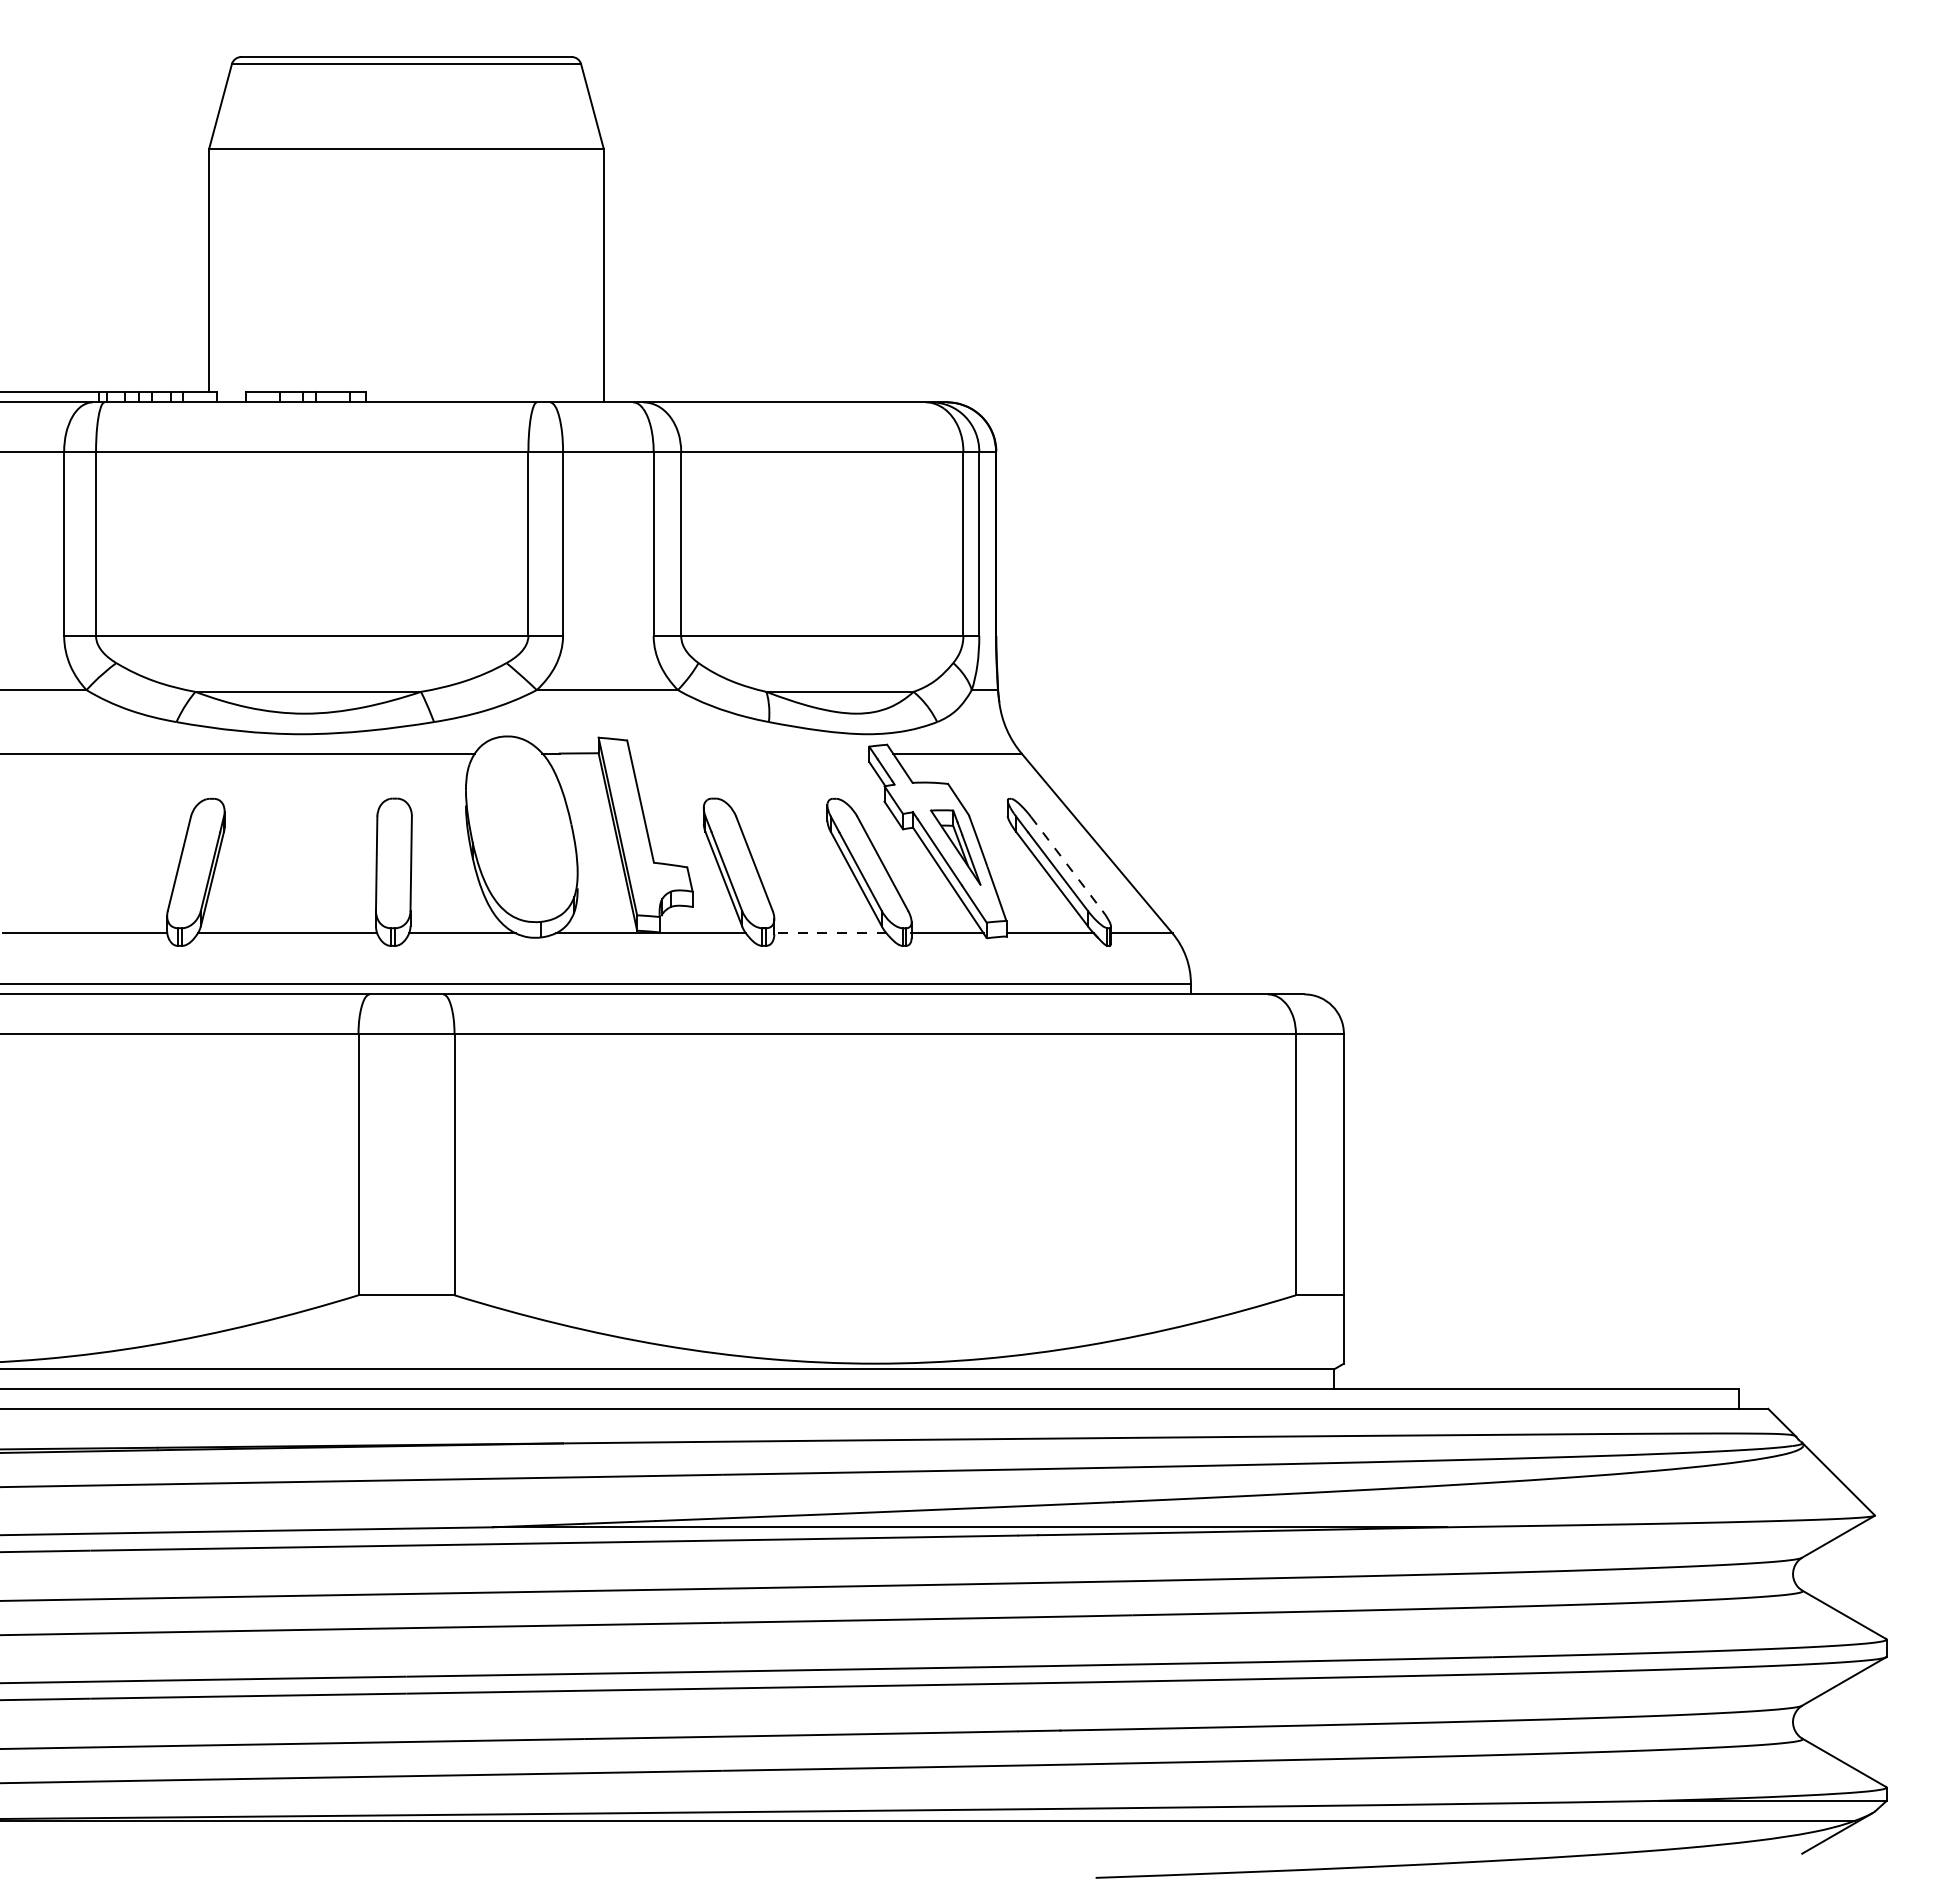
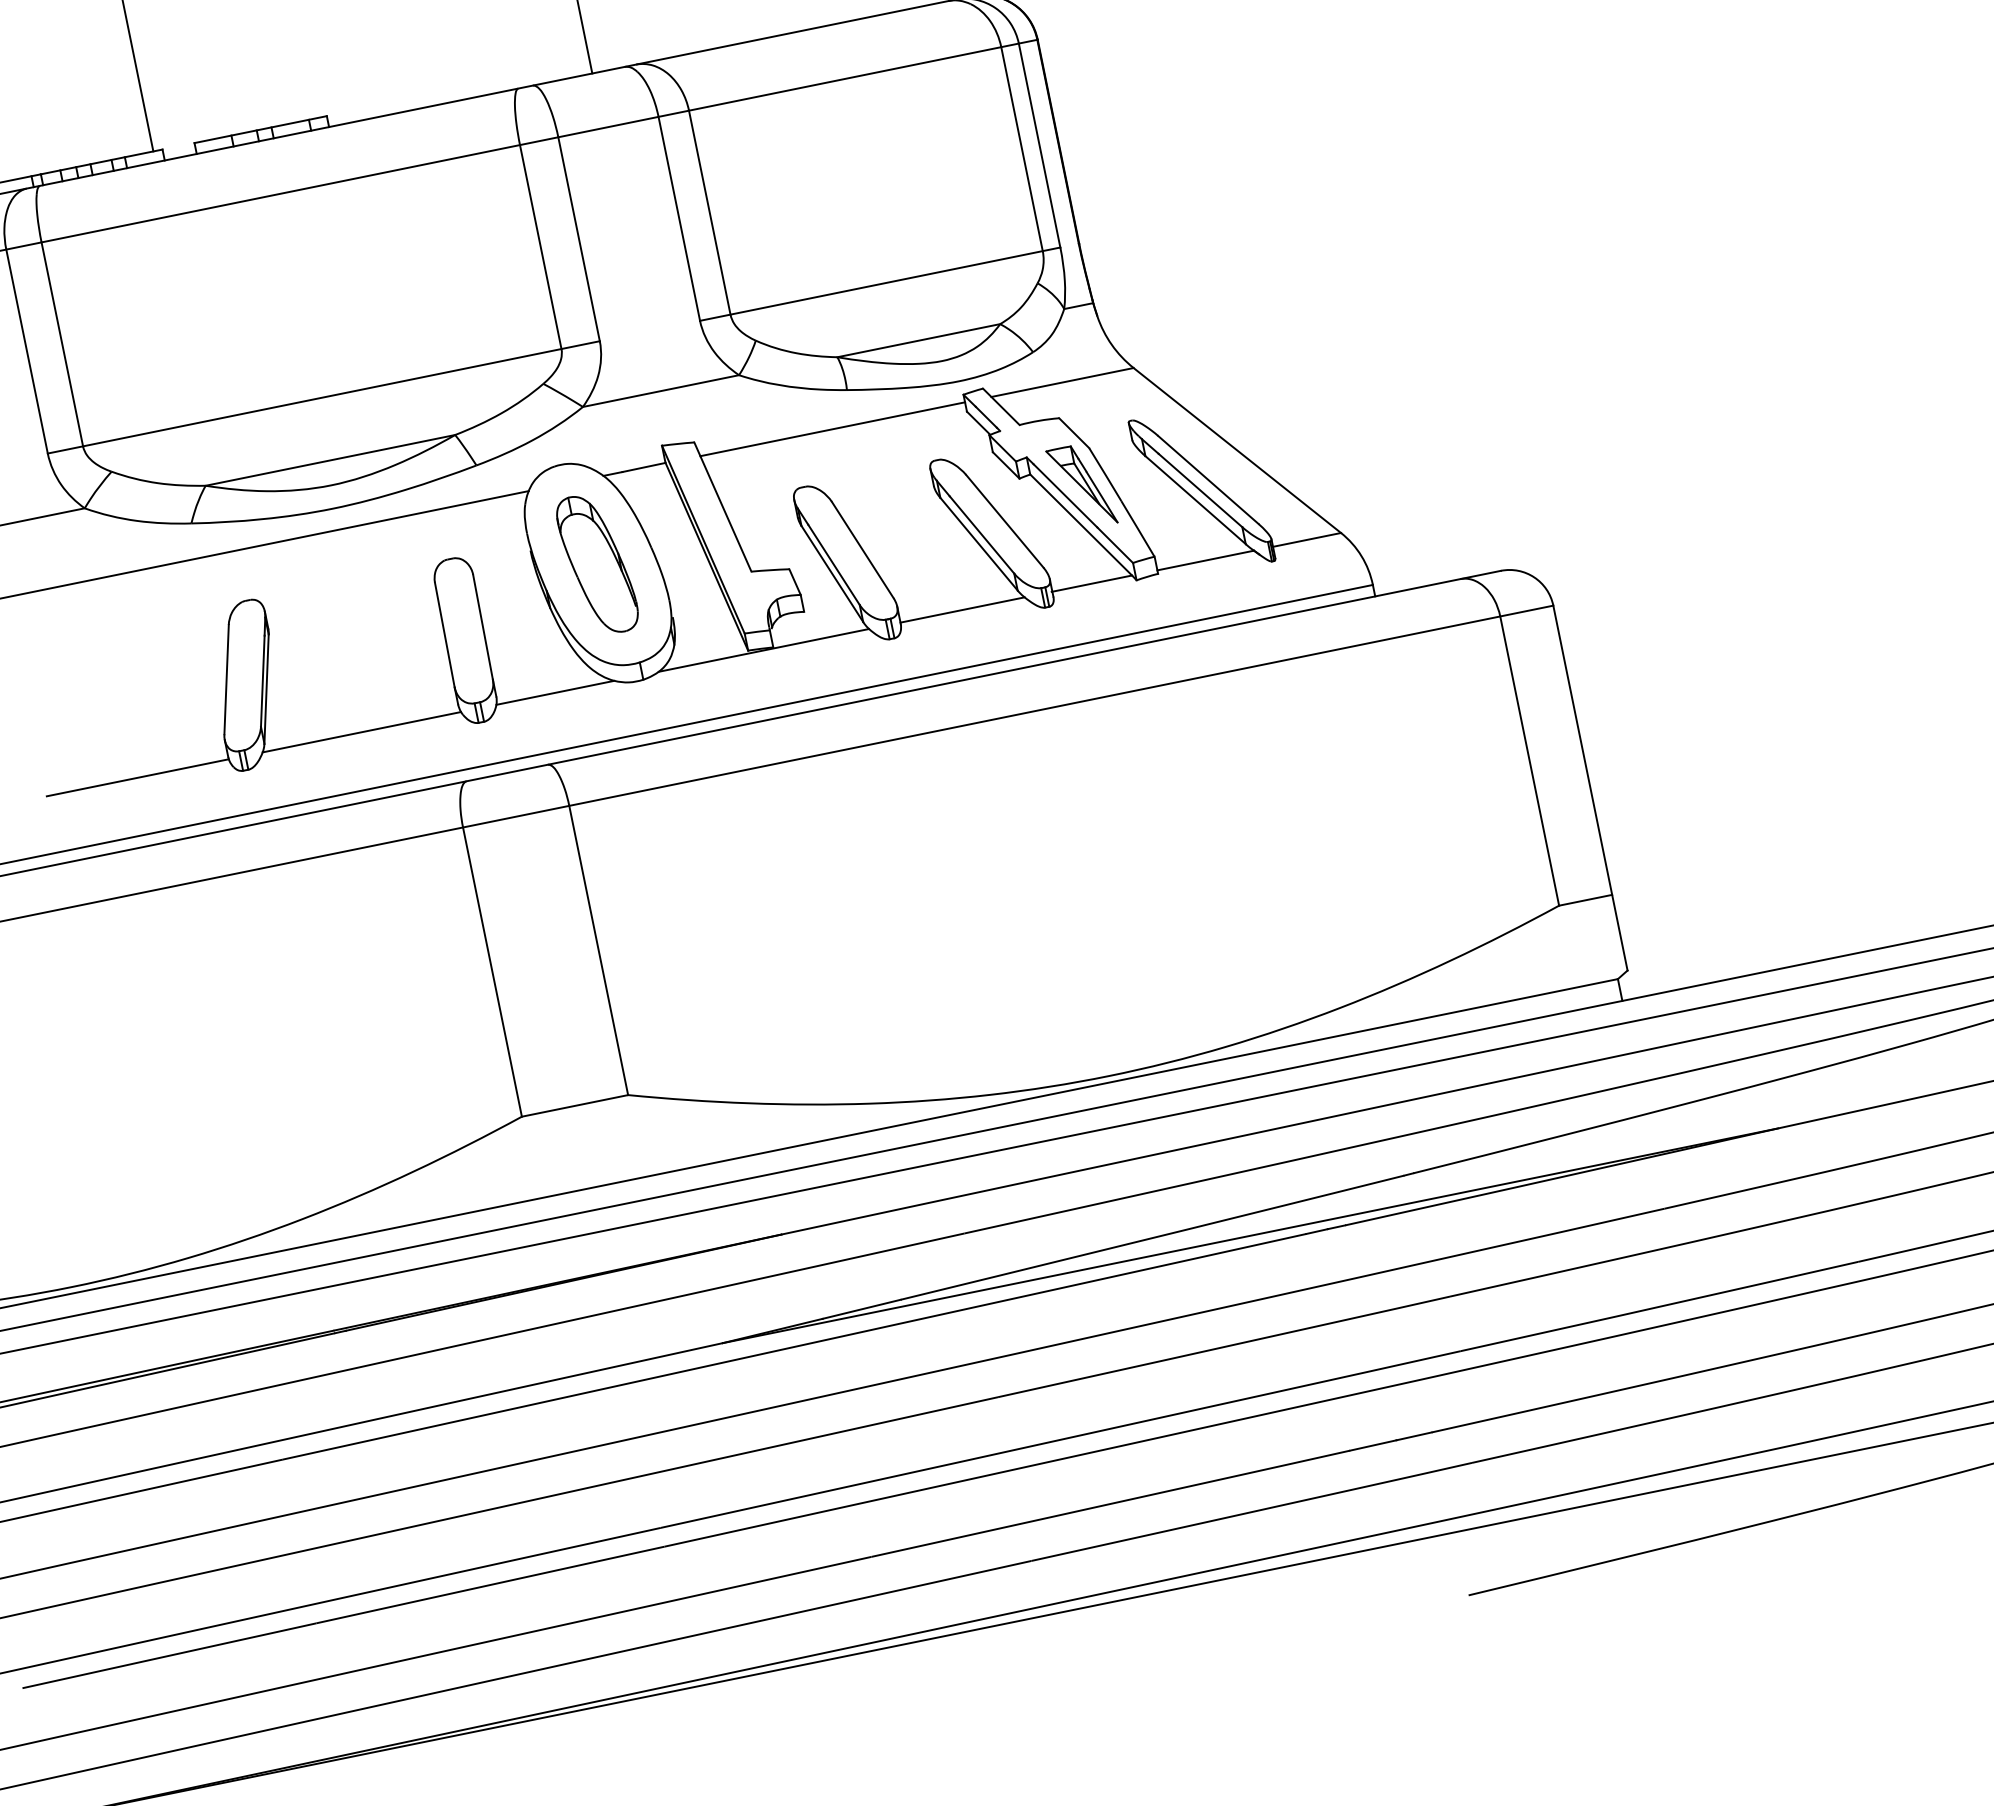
line: (749, 753) -> (832, 429), added
part: (521, 829) -> (597, 564), added
line: (1066, 864) -> (1208, 480), dashed -> solid
line: (829, 933) -> (961, 610), dashed -> solid

